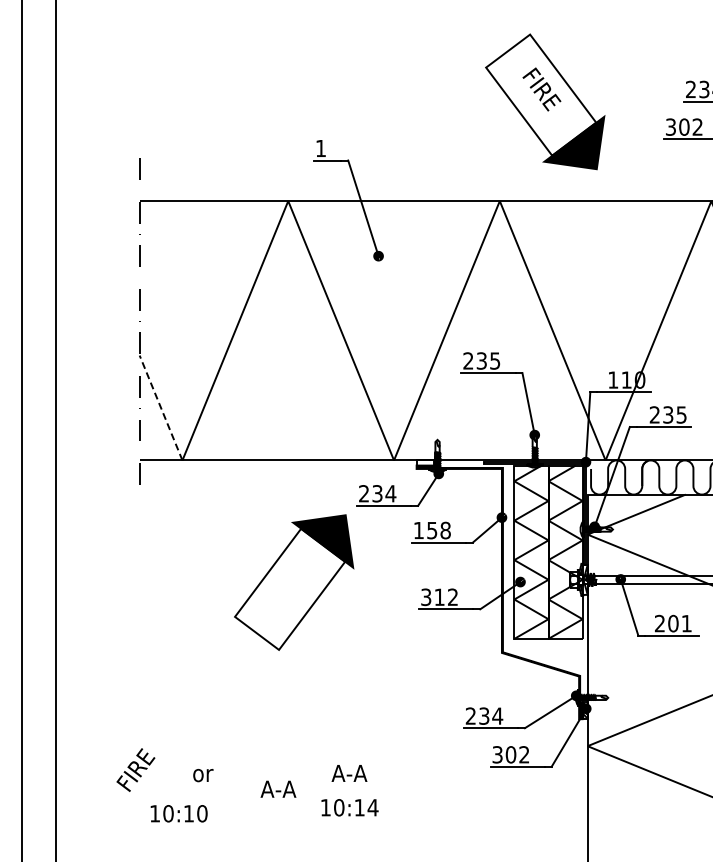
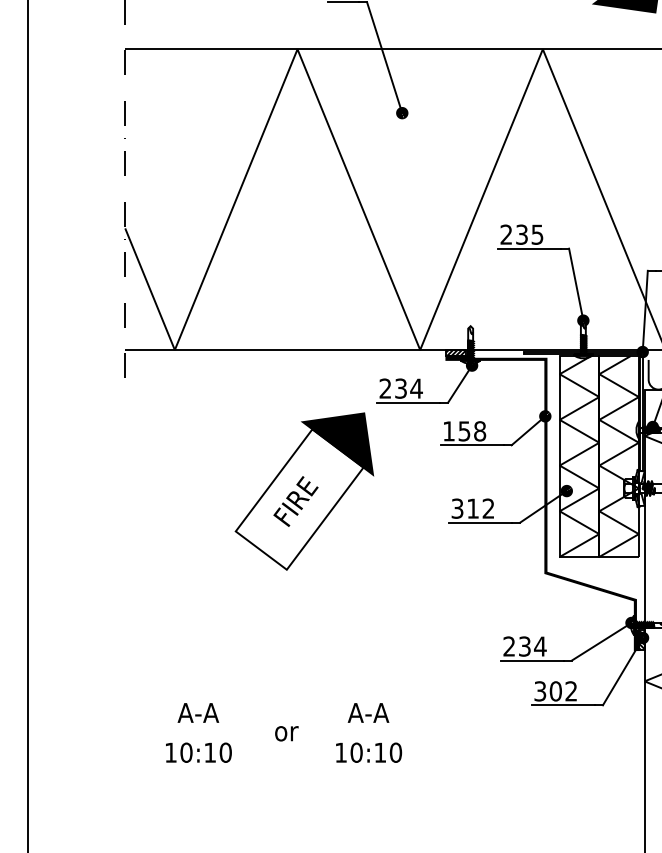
line: (161, 408) -> (150, 289), dashed -> solid
hatch: (424, 462) -> (455, 352), added
text: (135, 769) -> (295, 500), moved
text: (202, 773) -> (198, 713), or -> A-A
text: (278, 788) -> (286, 730), A-A -> or
text: (372, 807) -> (395, 752), 10:14 -> 10:10
text: (178, 813) -> (198, 752), moved

